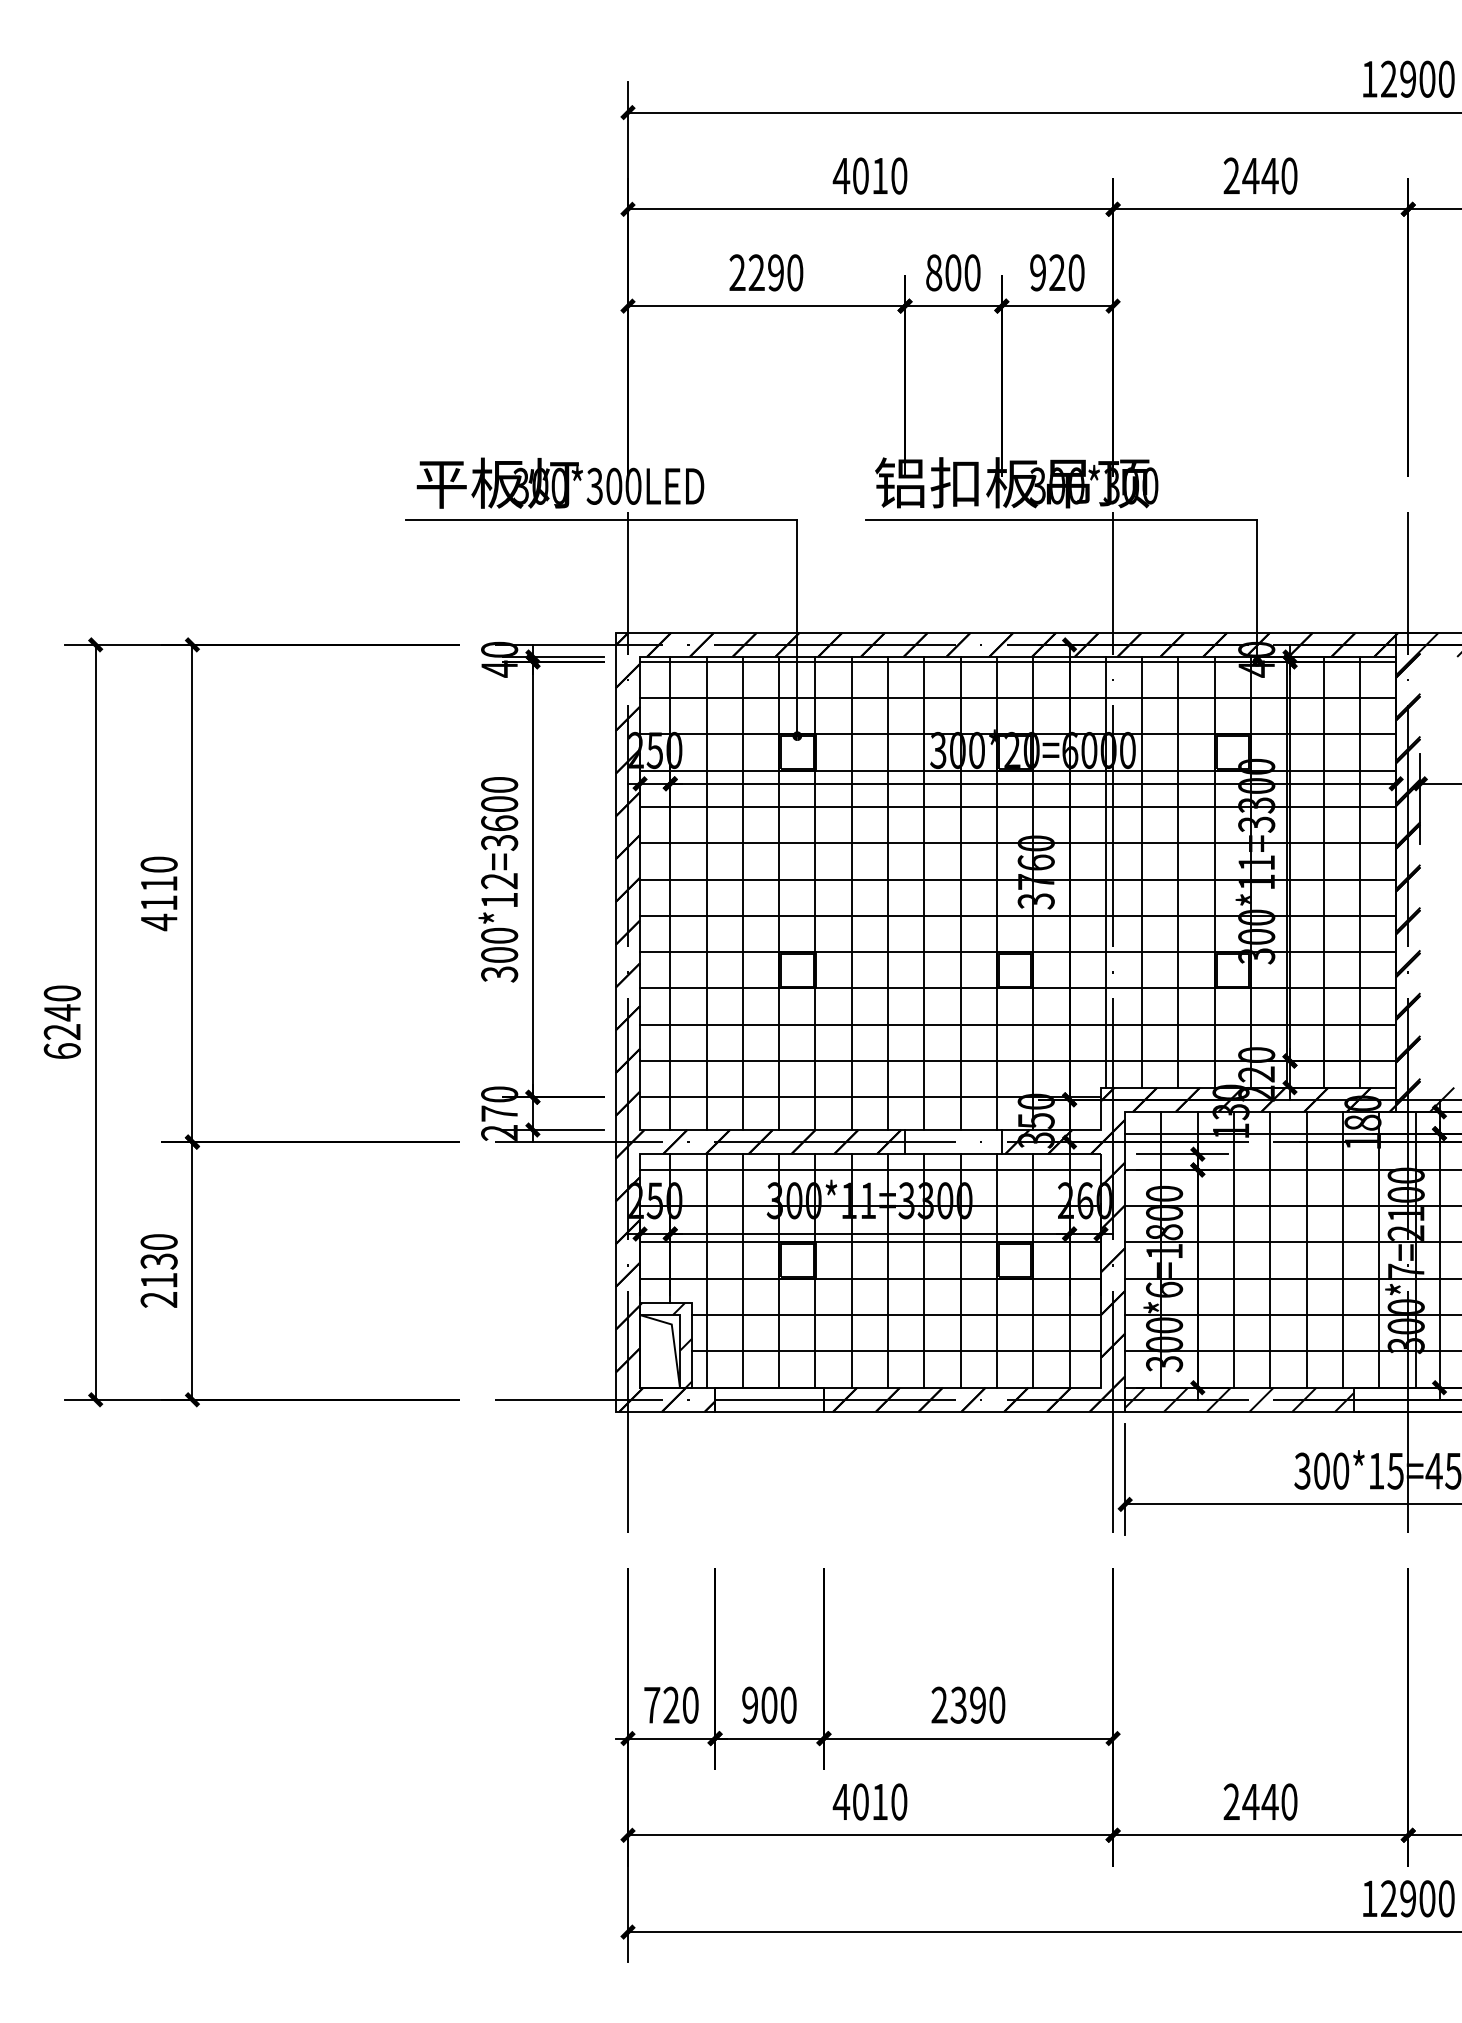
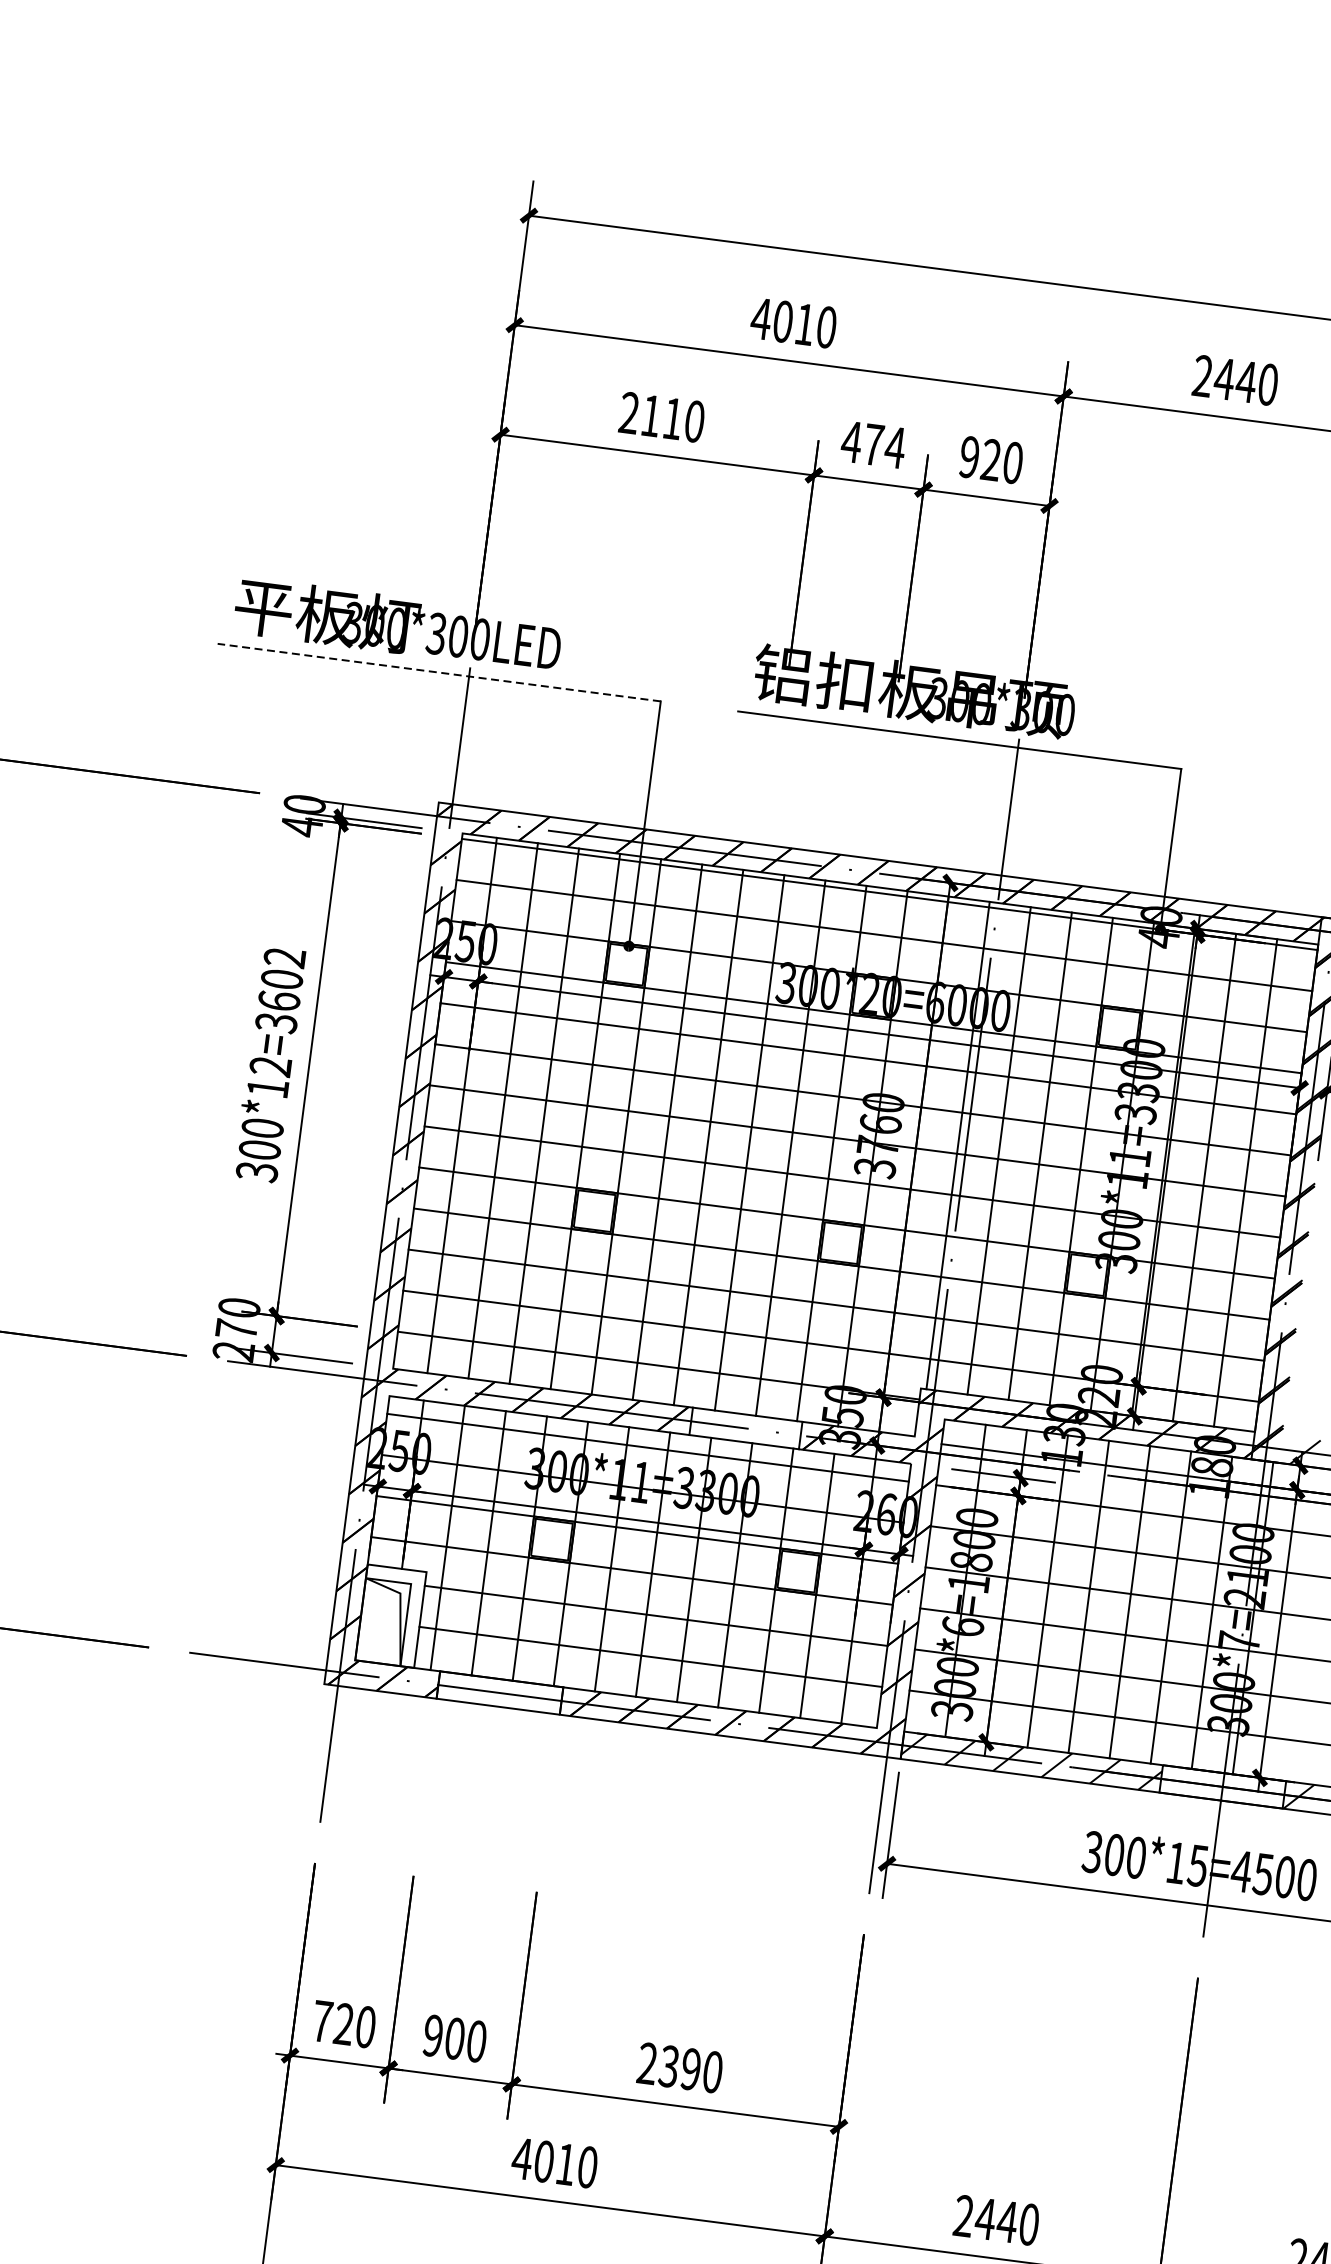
text: (765, 272) -> (661, 416), 2290 -> 2110
text: (953, 272) -> (873, 444), 800 -> 474
line: (601, 519) -> (439, 672), solid -> dashed
text: (499, 784) -> (284, 957), 300*12=3600 -> 300*12=3602
hatch: (666, 1344) -> (391, 1615), removed

